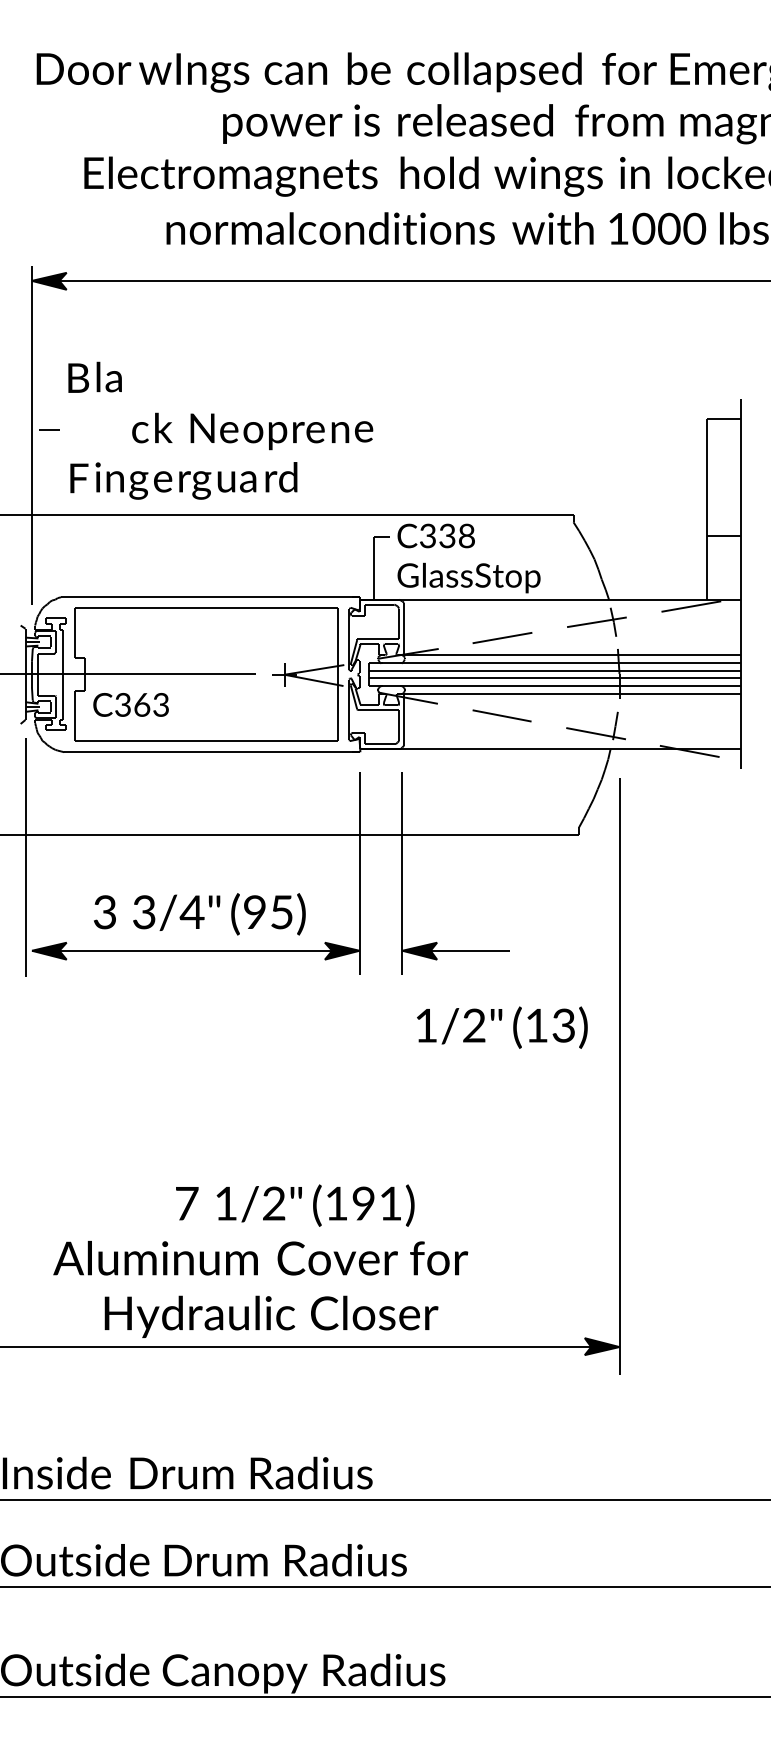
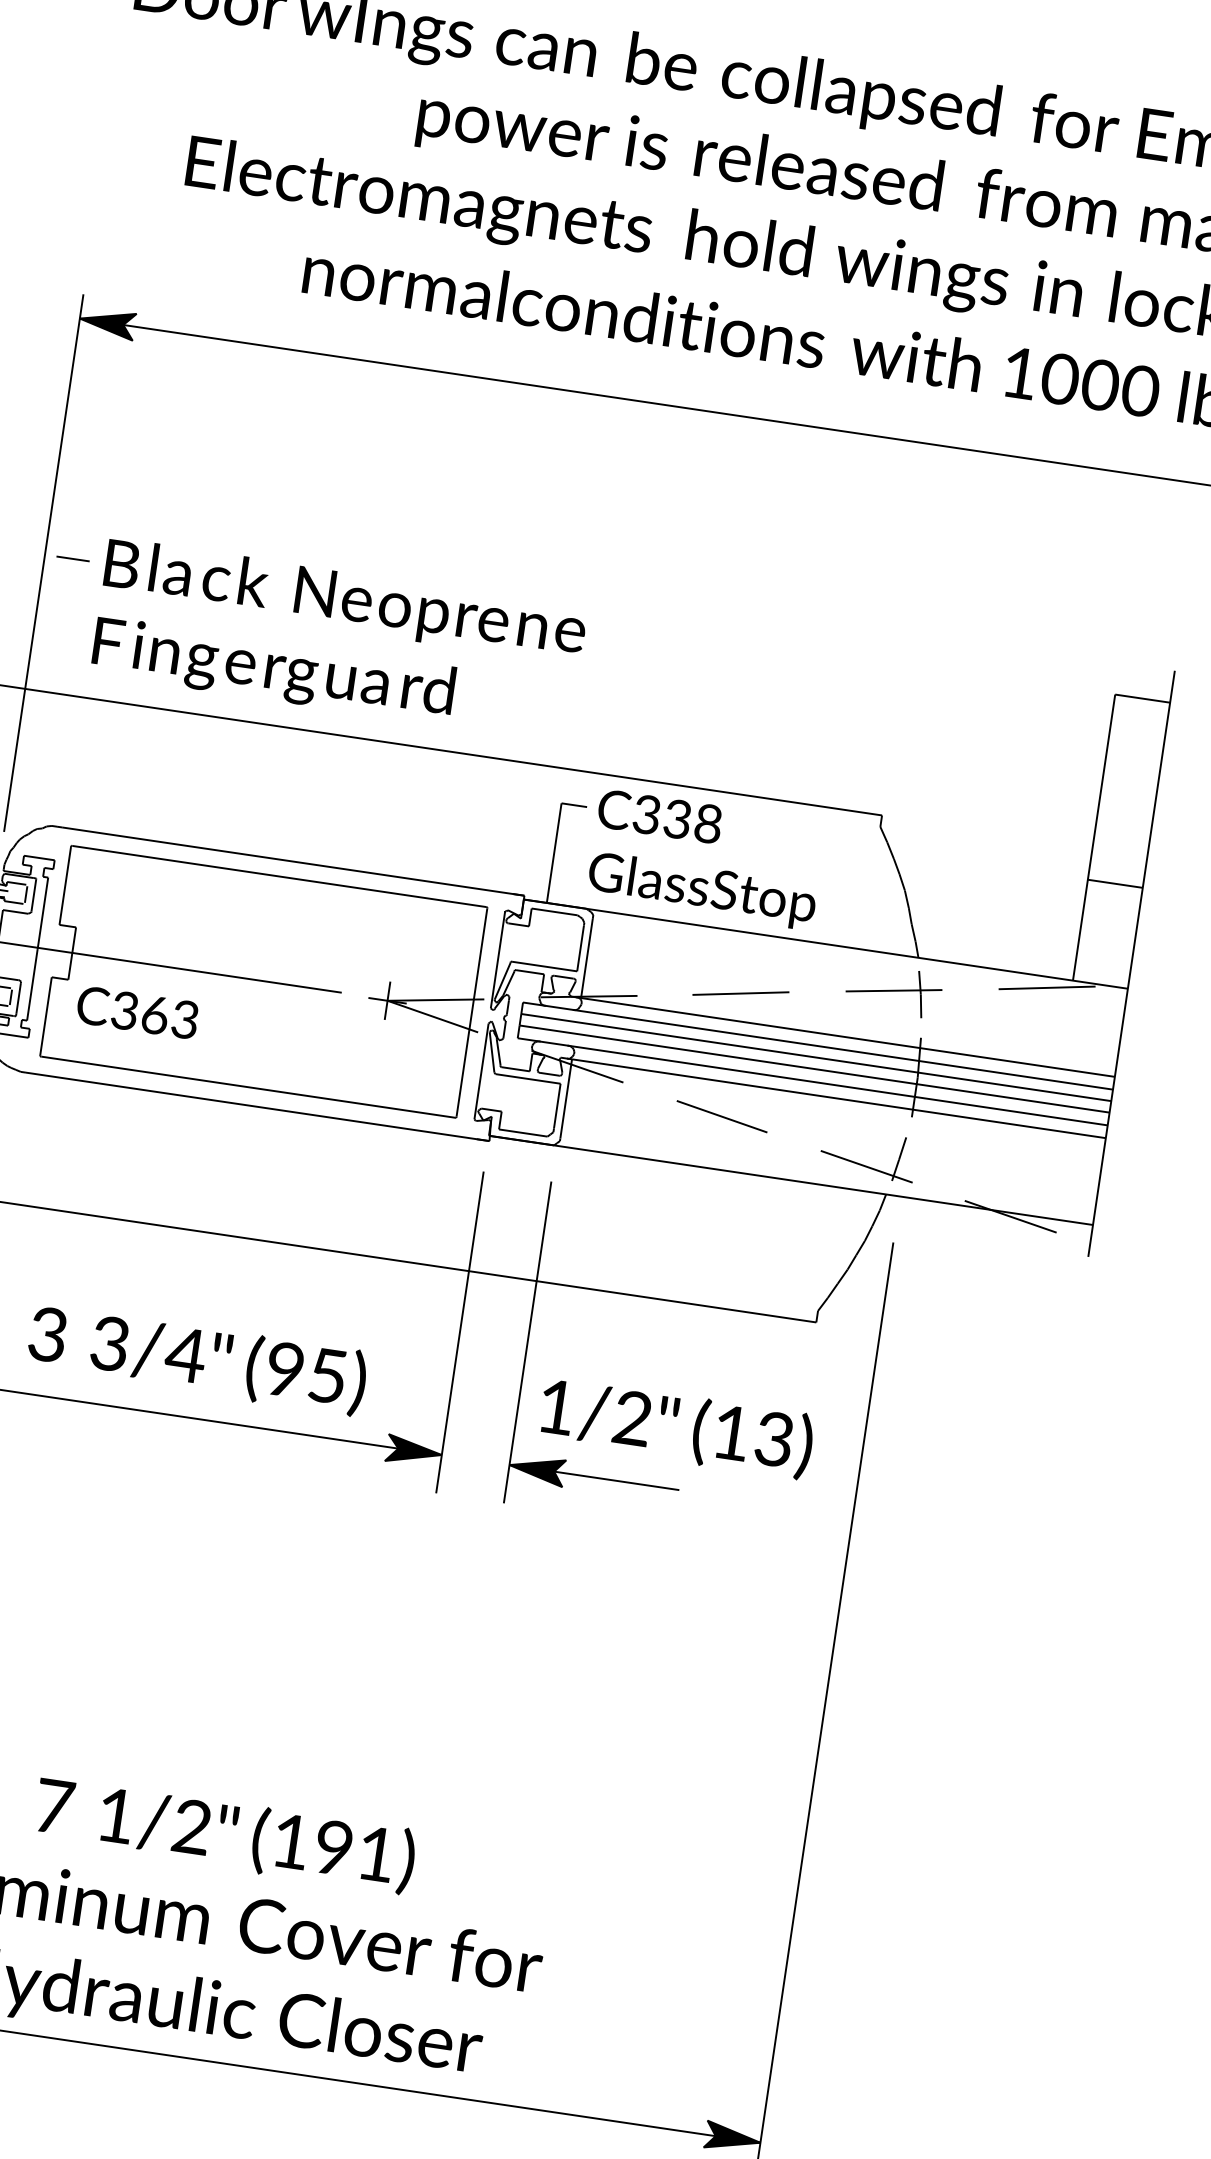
text: (94, 376) -> (147, 565), moved
text: (502, 1027) -> (676, 1427), moved
text: (295, 1205) -> (225, 1834), moved

